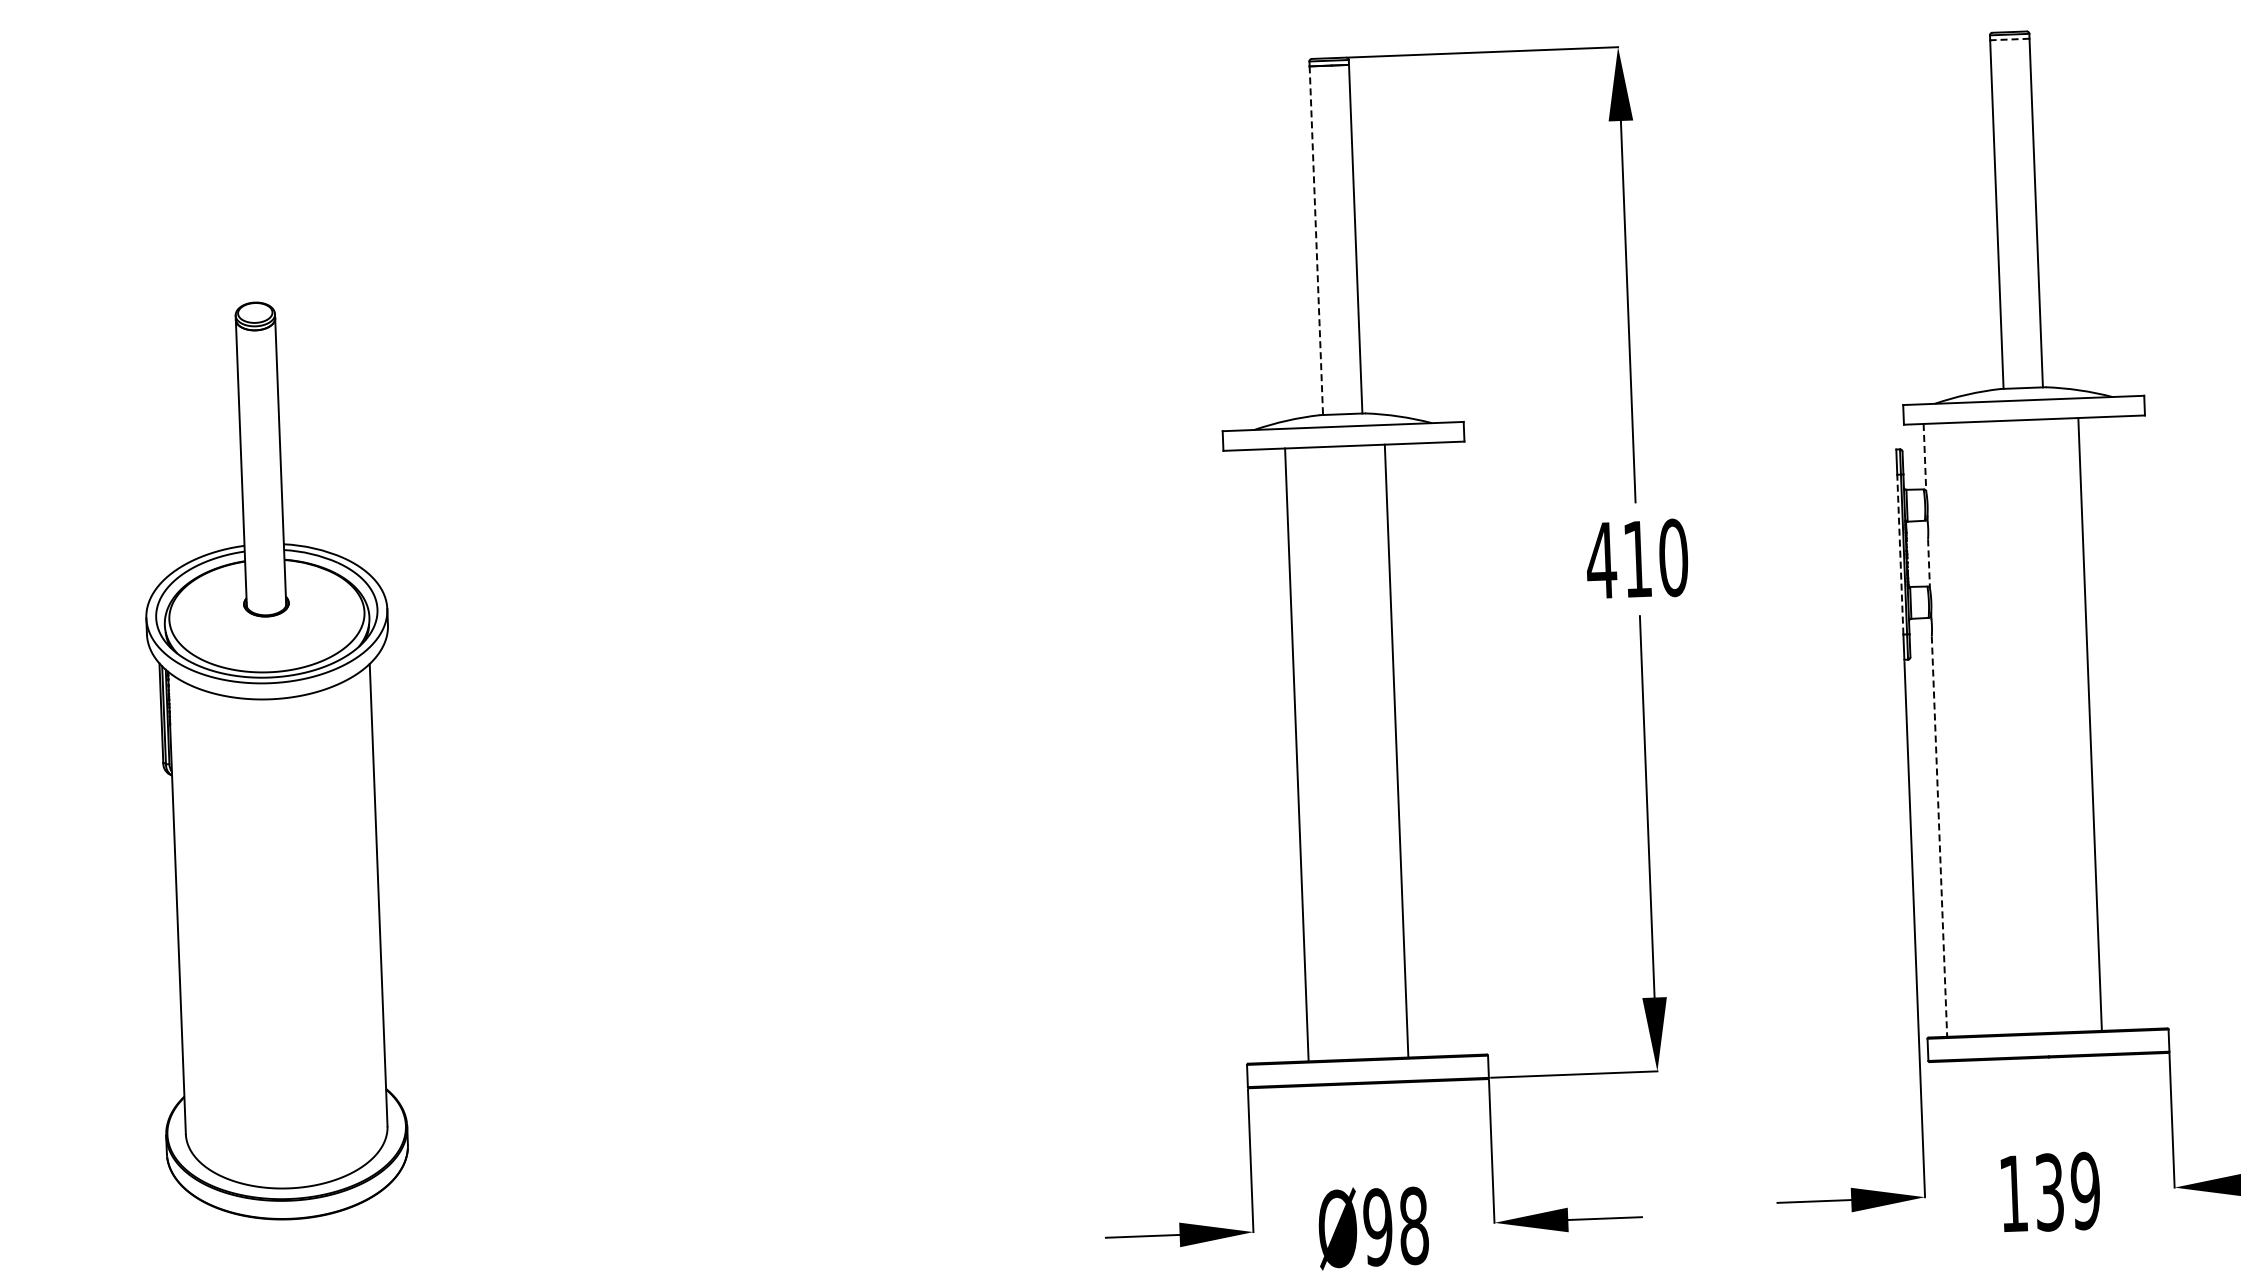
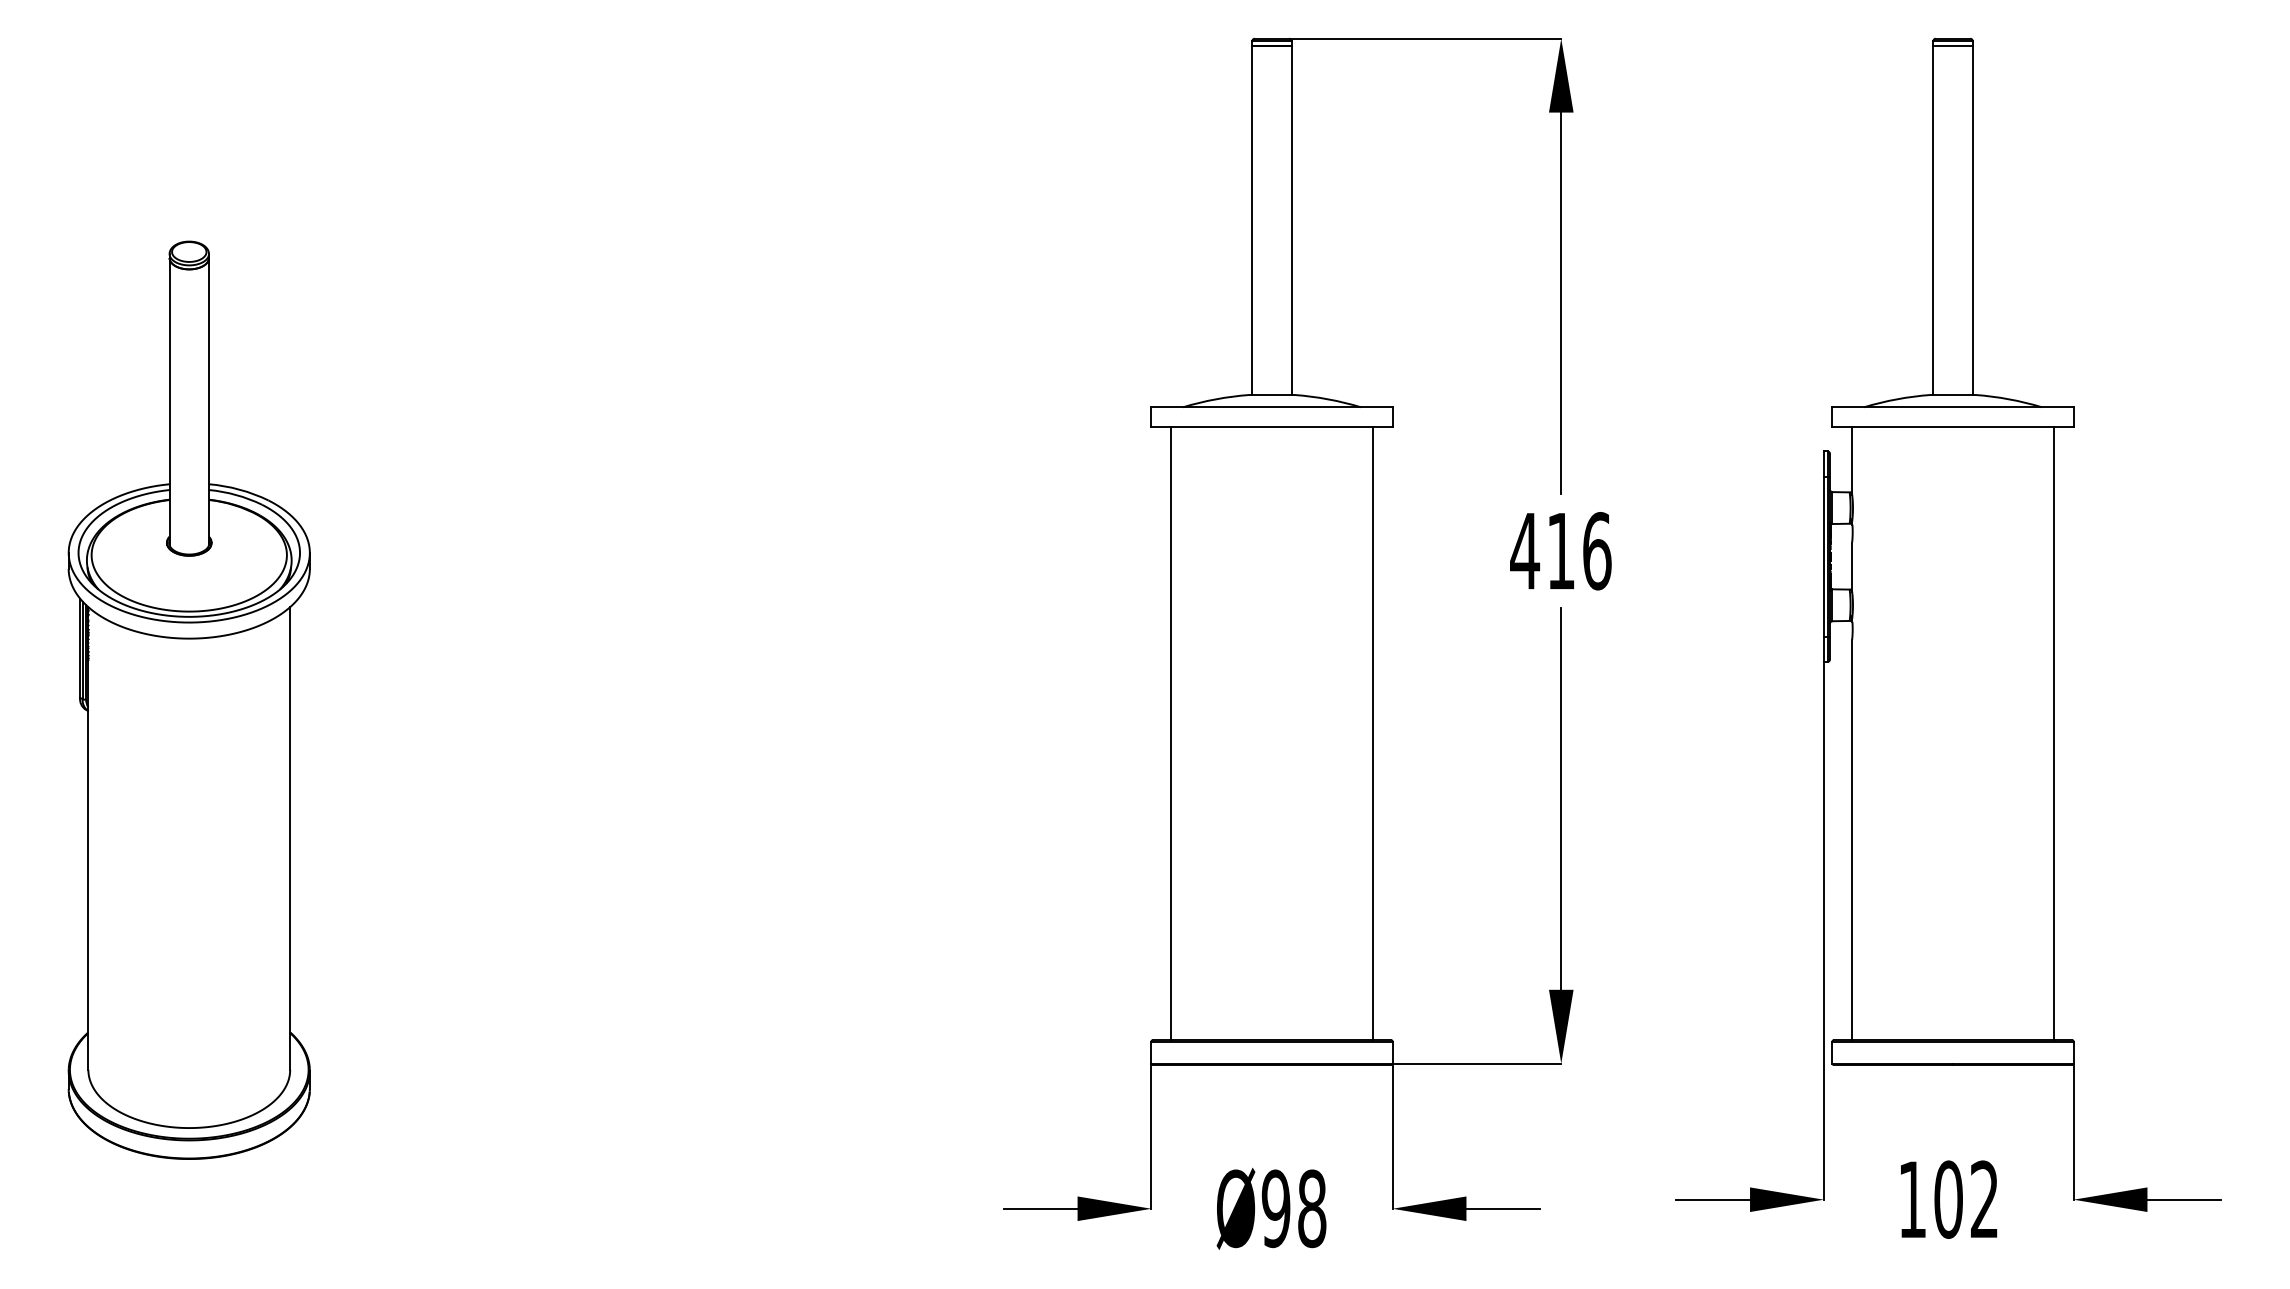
line: (2010, 39) -> (1953, 46), dashed -> solid
line: (1316, 241) -> (1252, 221), dashed -> solid
line: (1925, 457) -> (1852, 460), dashed -> solid
line: (1899, 554) -> (1823, 556), dashed -> solid
text: (1673, 558) -> (1597, 551), 410 -> 416
line: (1929, 564) -> (1852, 567), dashed -> solid
line: (2089, 724) -> (2053, 733), moved
line: (1396, 750) -> (1372, 733), moved
line: (1297, 754) -> (1171, 733), moved
line: (1939, 837) -> (1852, 840), dashed -> solid
text: (2067, 1191) -> (1966, 1199), 139 -> 102

